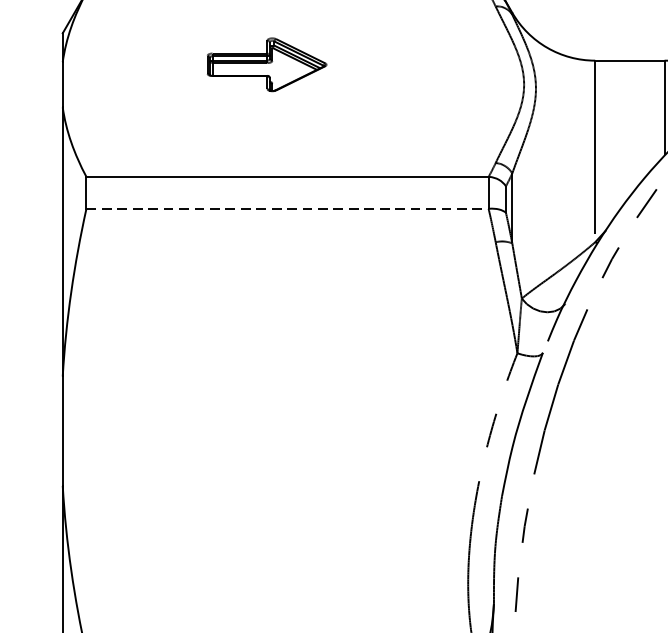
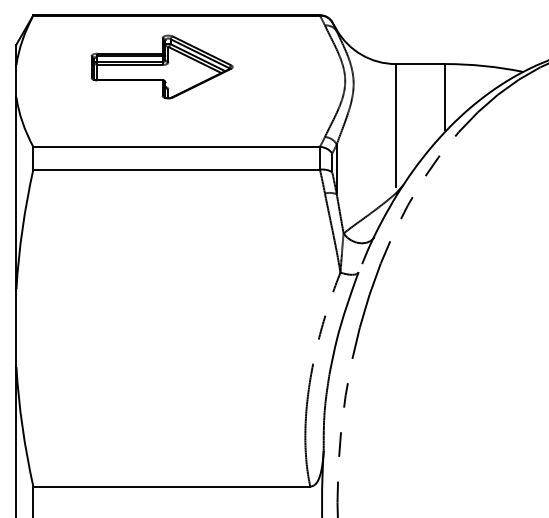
part: (266, 64) -> (161, 66), size x1.67
line: (288, 208) -> (177, 169), dashed -> solid

